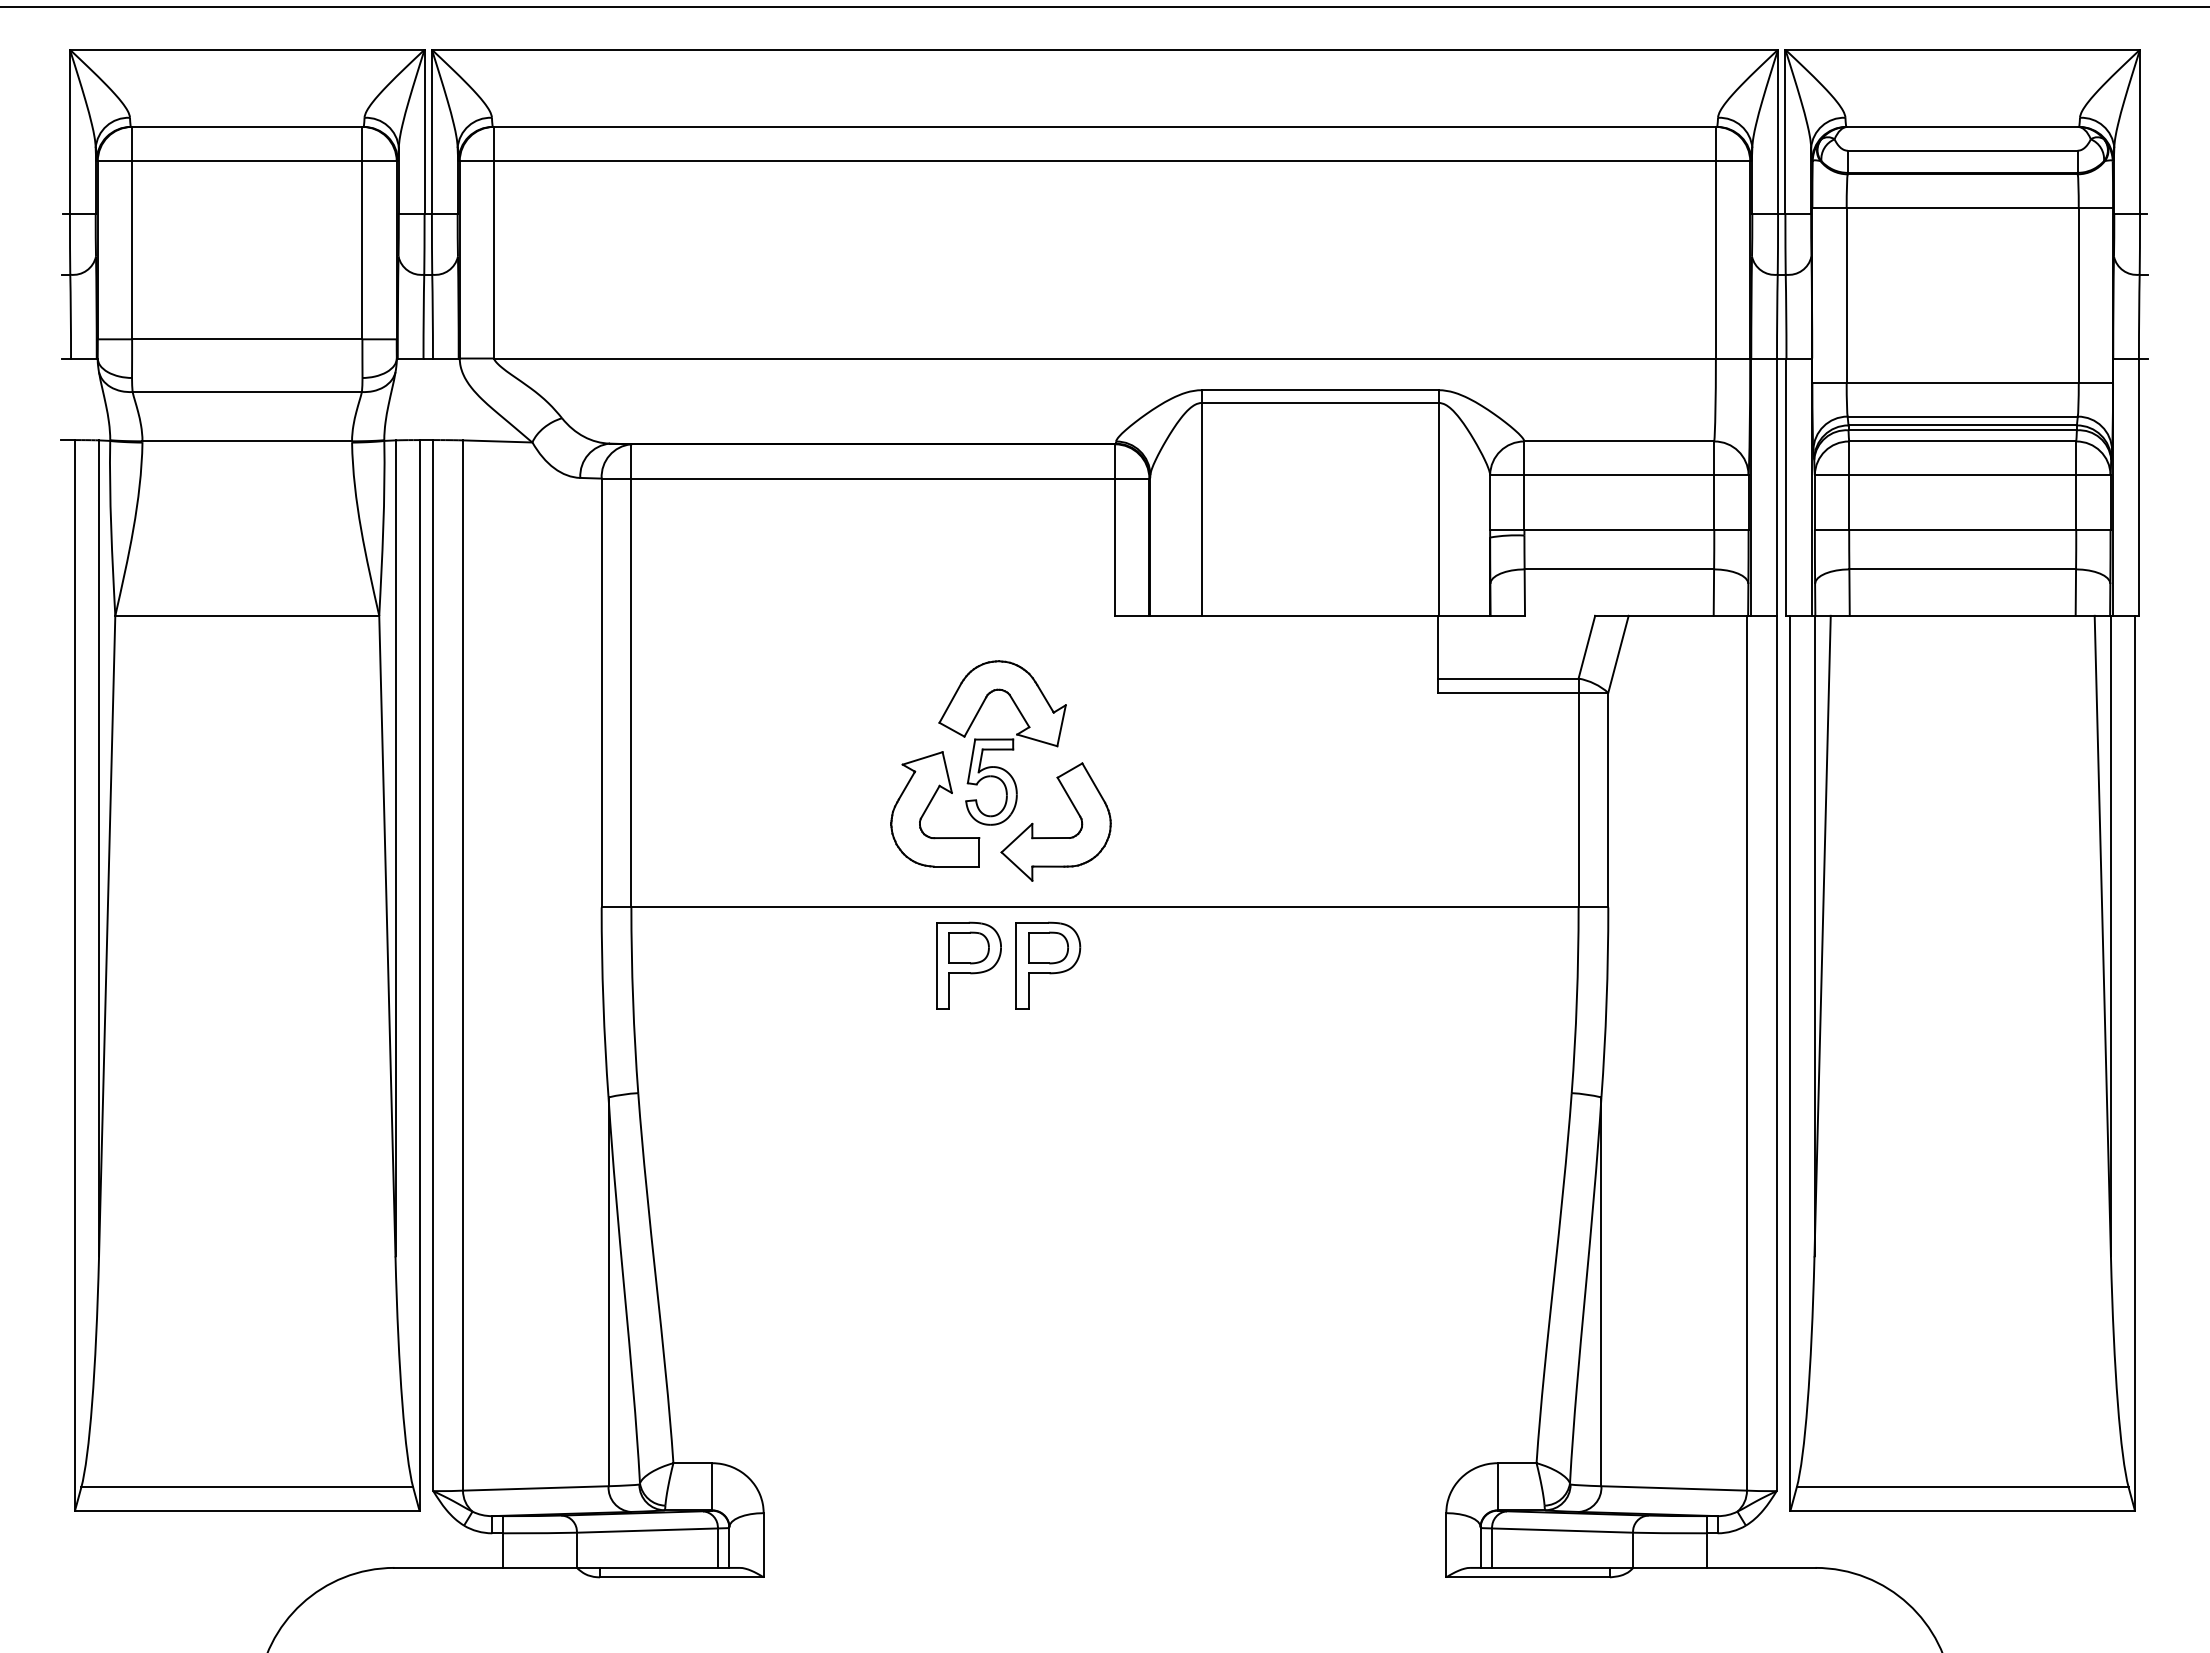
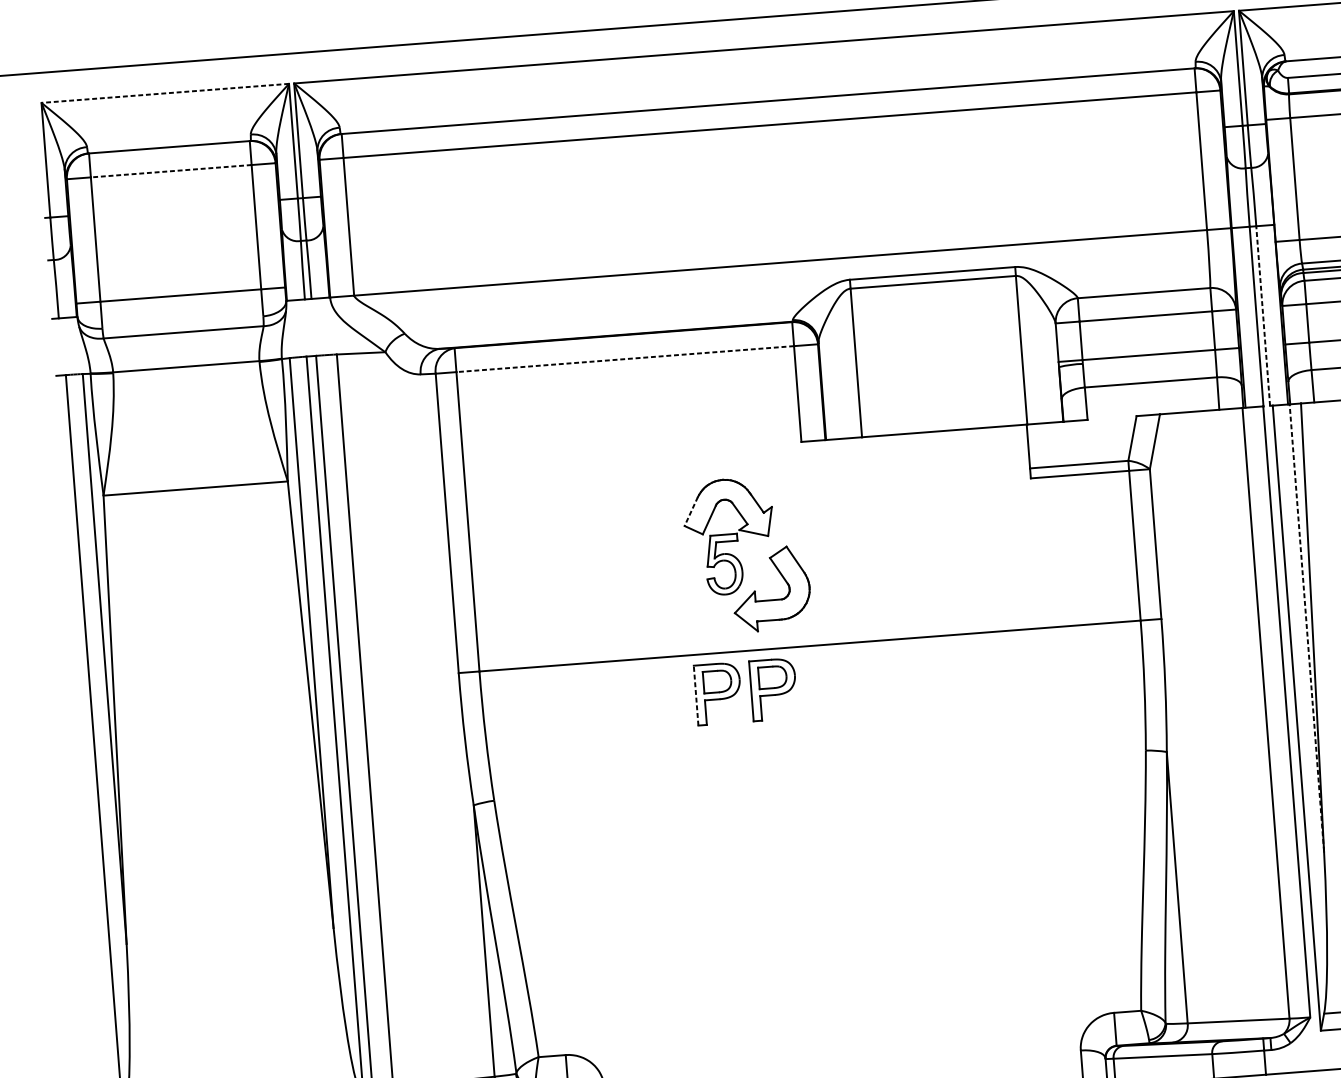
line: (246, 49) -> (164, 93), solid -> dashed
line: (246, 161) -> (170, 171), solid -> dashed
line: (873, 478) -> (625, 359), solid -> dashed
line: (1786, 487) -> (1263, 316), solid -> dashed
line: (950, 702) -> (691, 511), solid -> dashed
part: (930, 804) -> (682, 583), removed
line: (1814, 935) -> (1306, 627), solid -> dashed
line: (937, 965) -> (696, 695), solid -> dashed

